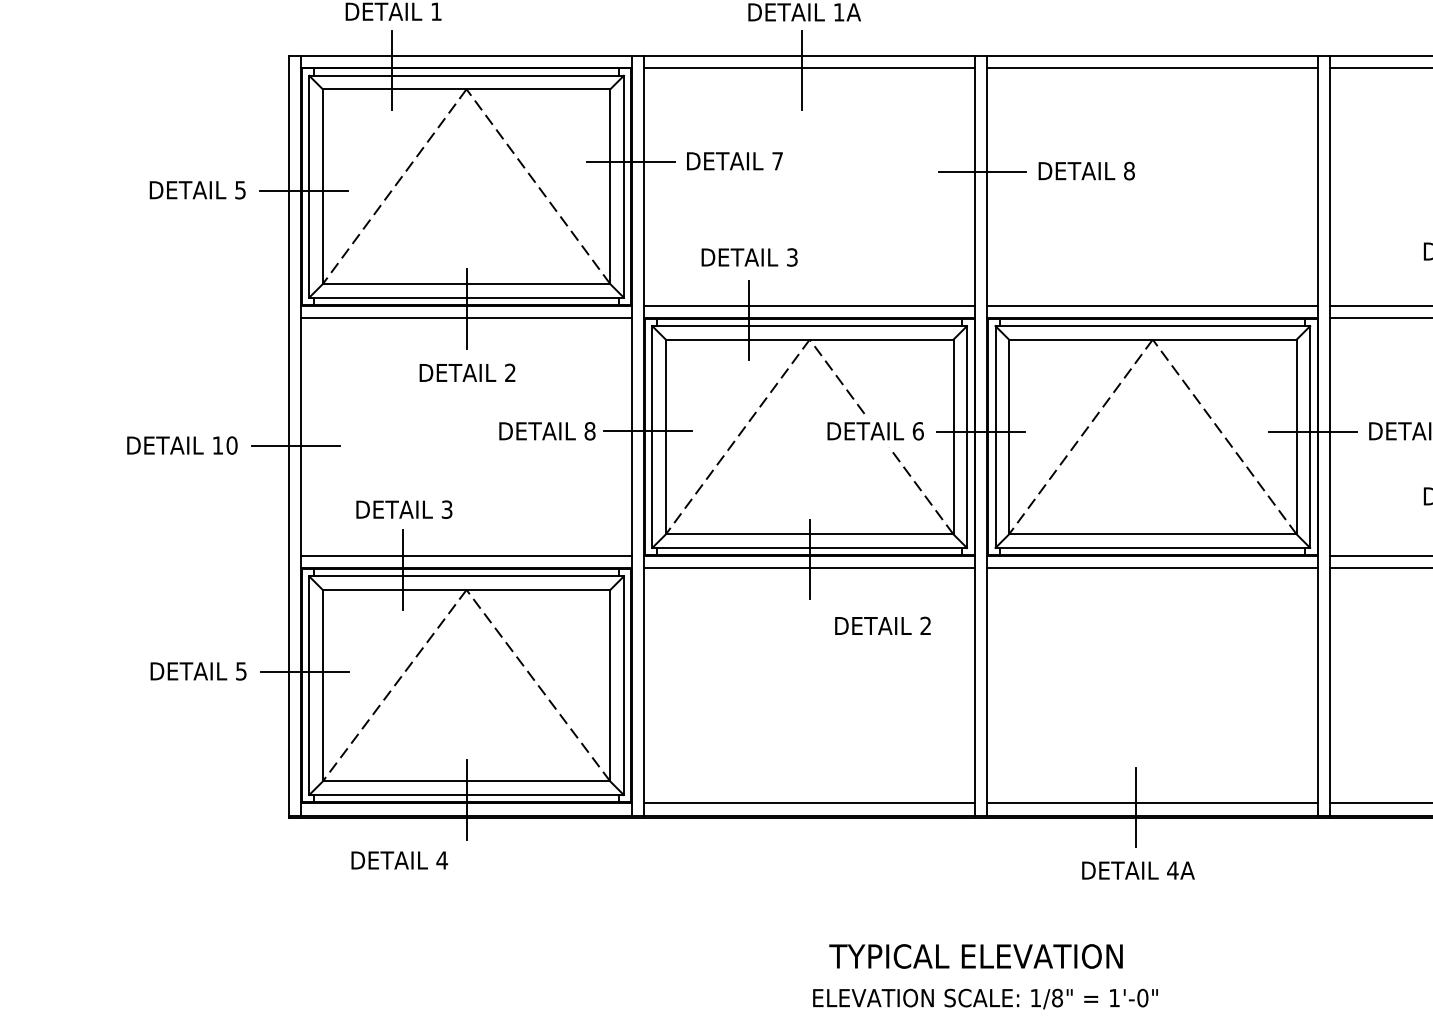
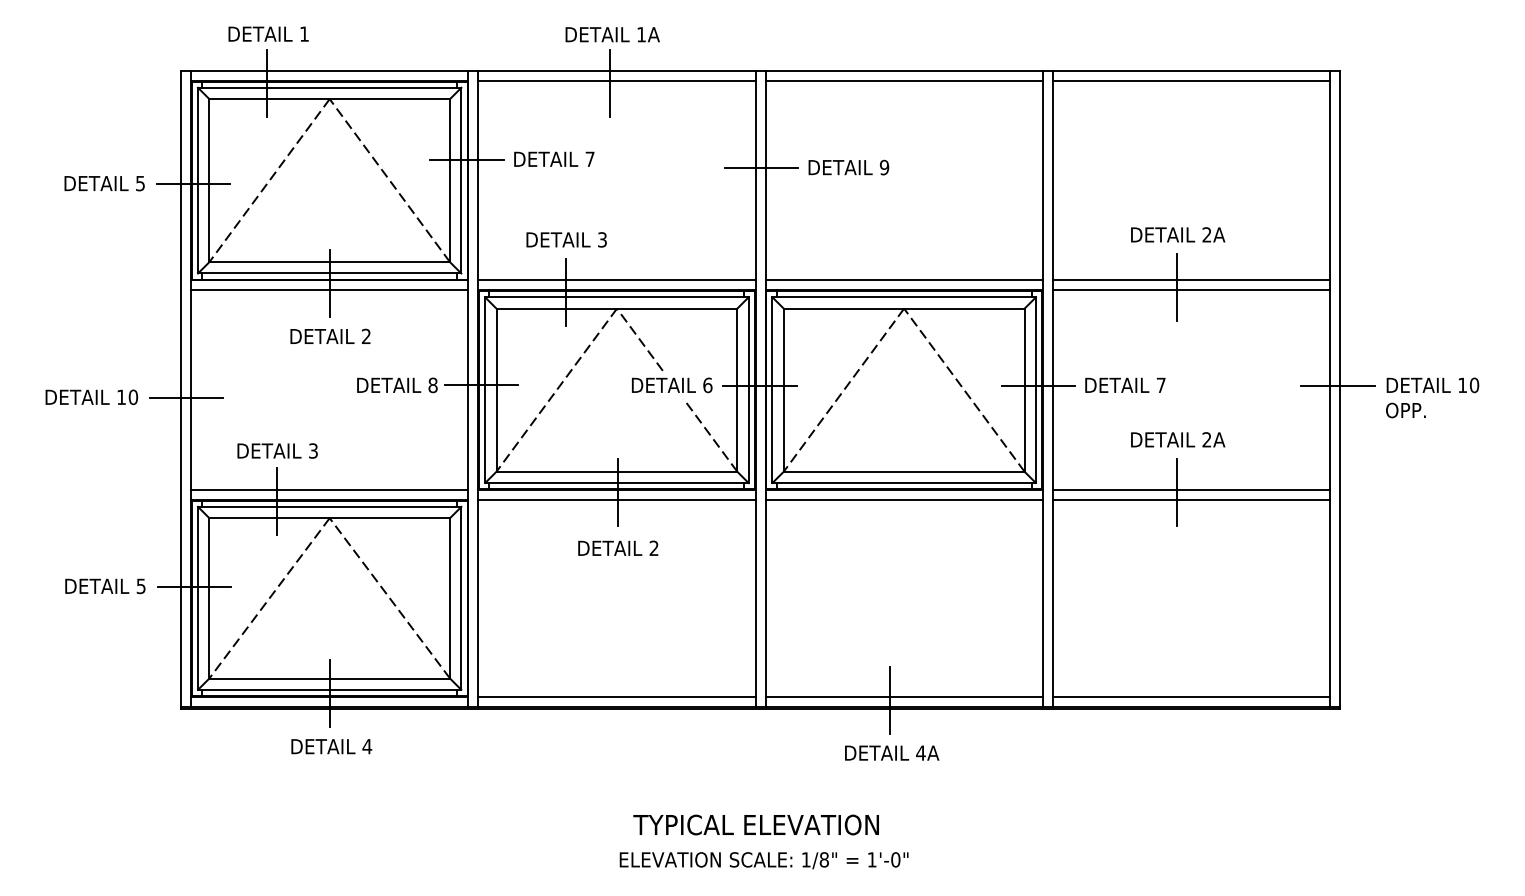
text: (1129, 171) -> (884, 167), 8 -> 9
text: (883, 624) -> (618, 547), moved
text: (399, 860) -> (331, 746), moved

